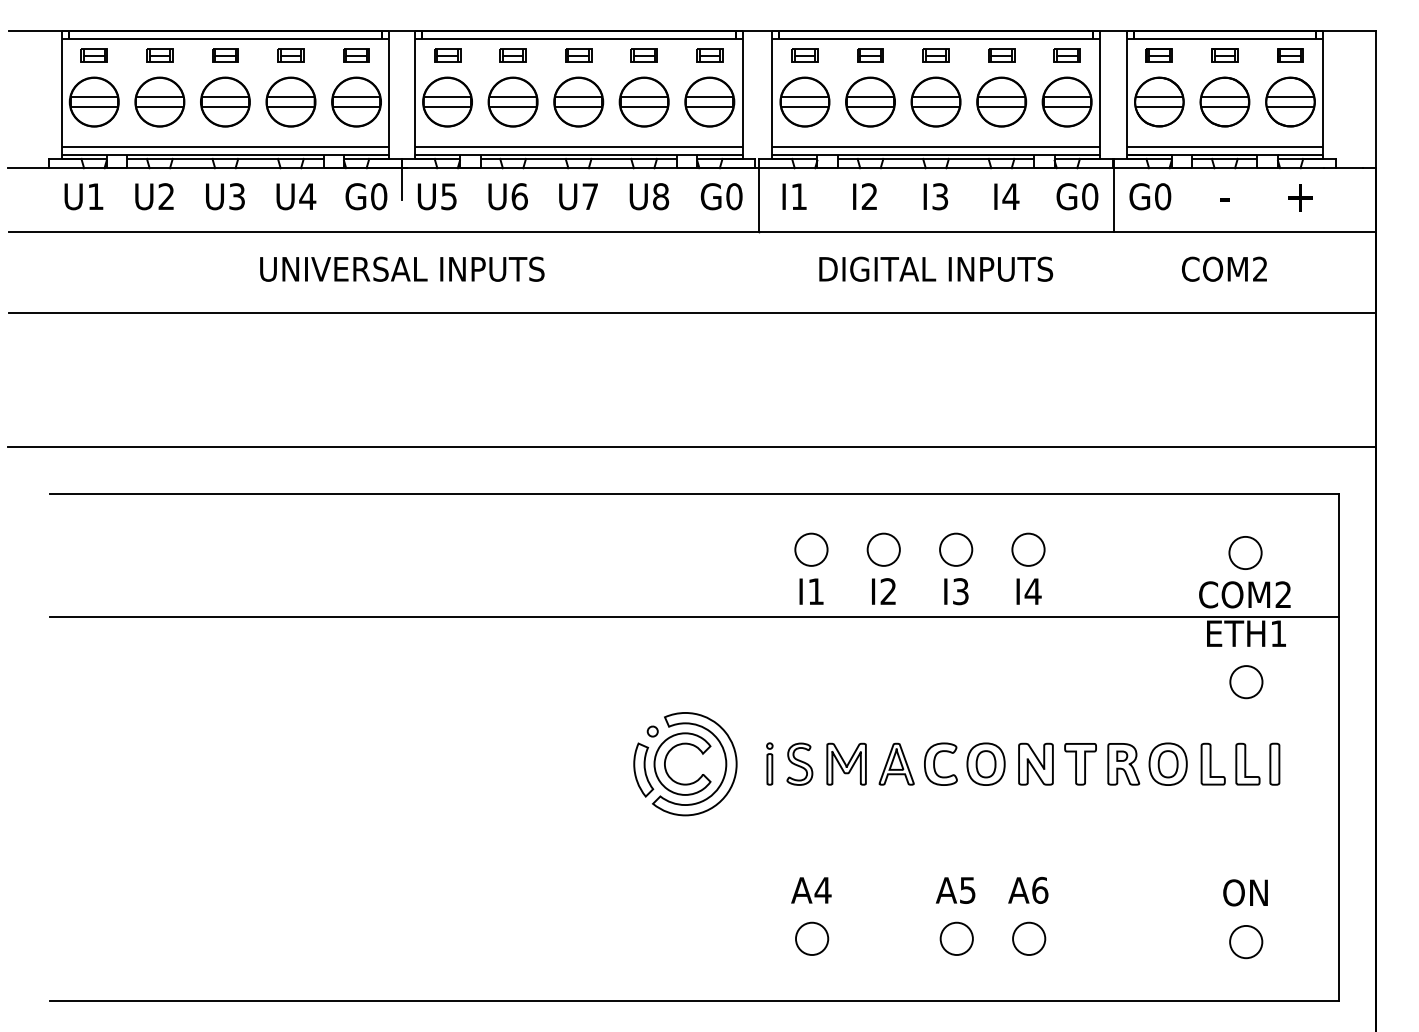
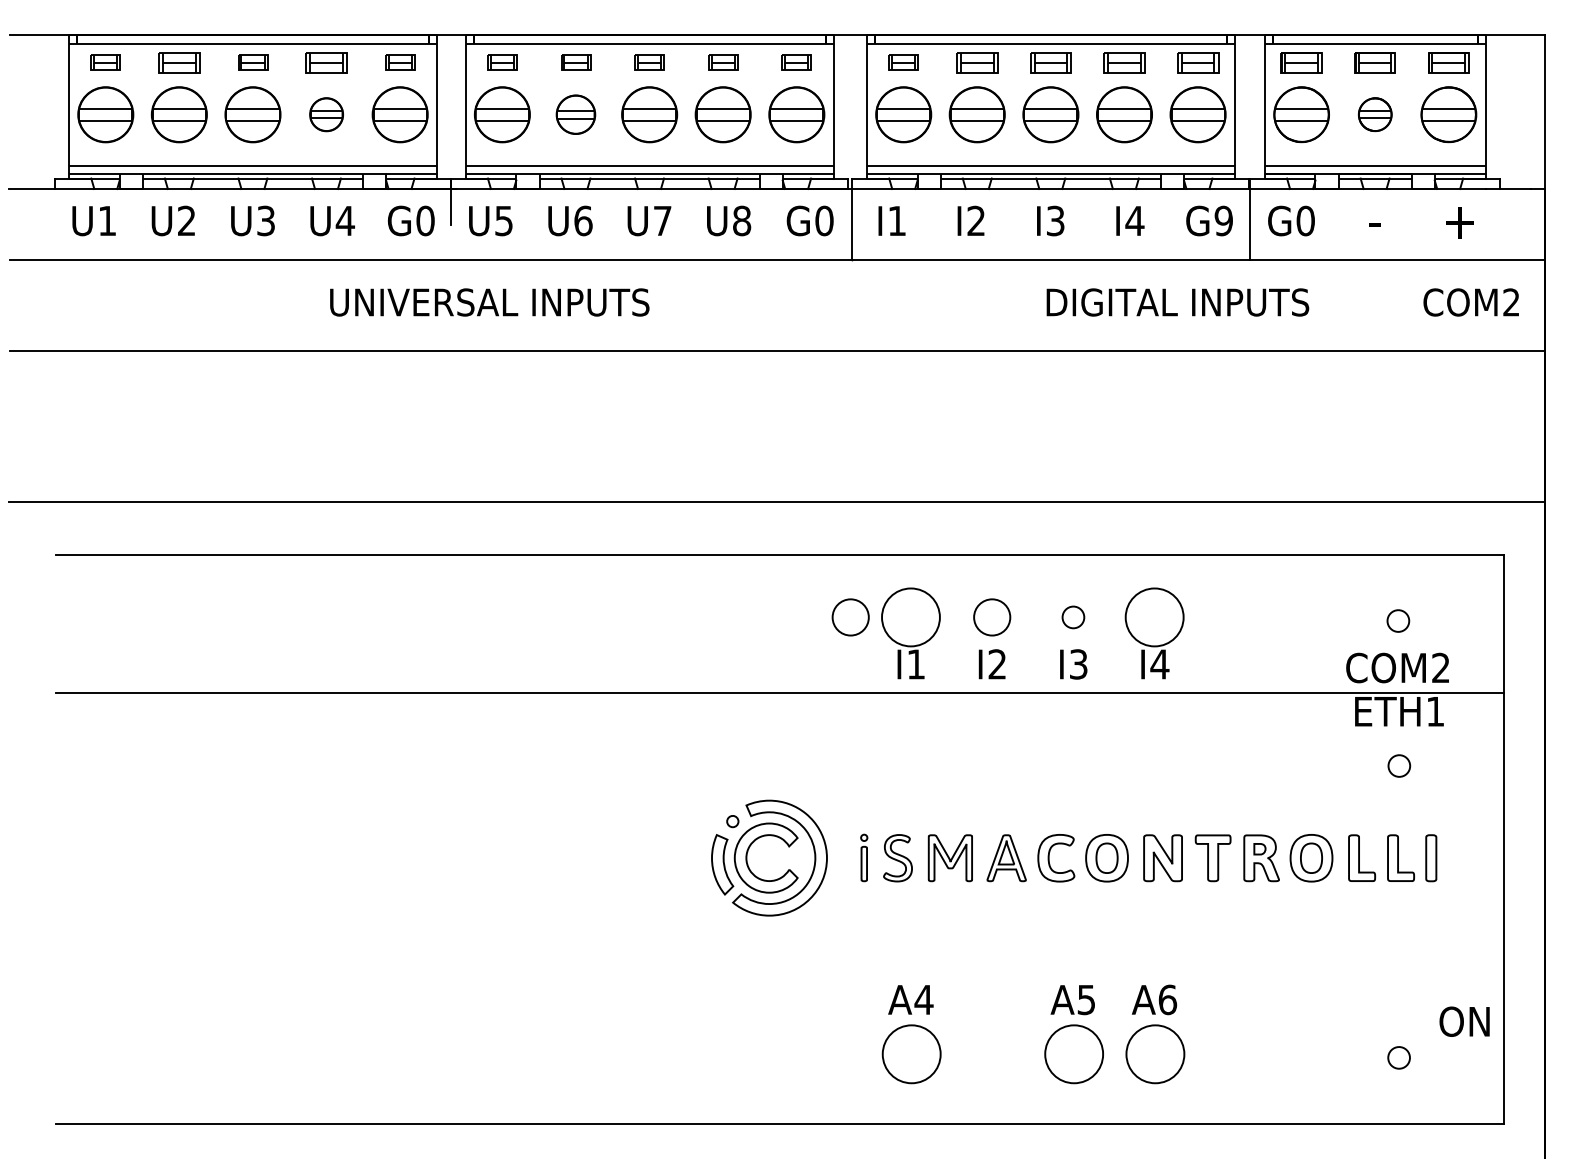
part: (159, 55) -> (178, 62), size x1.4
part: (290, 55) -> (326, 62), size x1.4
part: (870, 55) -> (977, 62), size x1.4
part: (935, 55) -> (1050, 62), size x1.4
part: (1001, 55) -> (1124, 62), size x1.4
part: (1066, 55) -> (1197, 62), size x1.4
part: (1158, 55) -> (1300, 62), size x1.4
part: (1224, 55) -> (1374, 62), size x1.4
part: (1290, 55) -> (1448, 62), size x1.4
part: (290, 101) -> (326, 114), size x0.6
part: (512, 101) -> (575, 114), size x0.7
part: (1224, 101) -> (1374, 114), size x0.6
text: (1090, 196) -> (1224, 220), G0 -> G9
text: (402, 268) -> (489, 301), moved
text: (936, 268) -> (1178, 301), moved
text: (1224, 268) -> (1471, 301), moved
circle: (757, 549) -> (850, 617), added
circle: (811, 549) -> (911, 617), size x1.6
circle: (956, 549) -> (1073, 617), size x0.6
circle: (1028, 549) -> (1154, 617), size x1.6
circle: (1245, 552) -> (1398, 620), size x0.6
circle: (1246, 682) -> (1399, 766), size x0.6
text: (1245, 892) -> (1464, 1021), moved
circle: (812, 938) -> (912, 1053), size x1.6
circle: (956, 938) -> (1073, 1053), size x1.6
circle: (1029, 938) -> (1155, 1053), size x1.6
circle: (1246, 941) -> (1399, 1057), size x0.6

